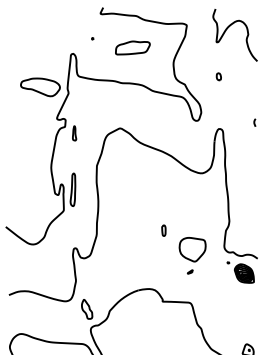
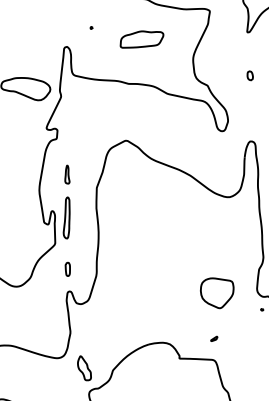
part: (74, 133) -> (67, 174), moved
part: (163, 230) -> (67, 269), moved
part: (189, 271) -> (213, 338), moved

